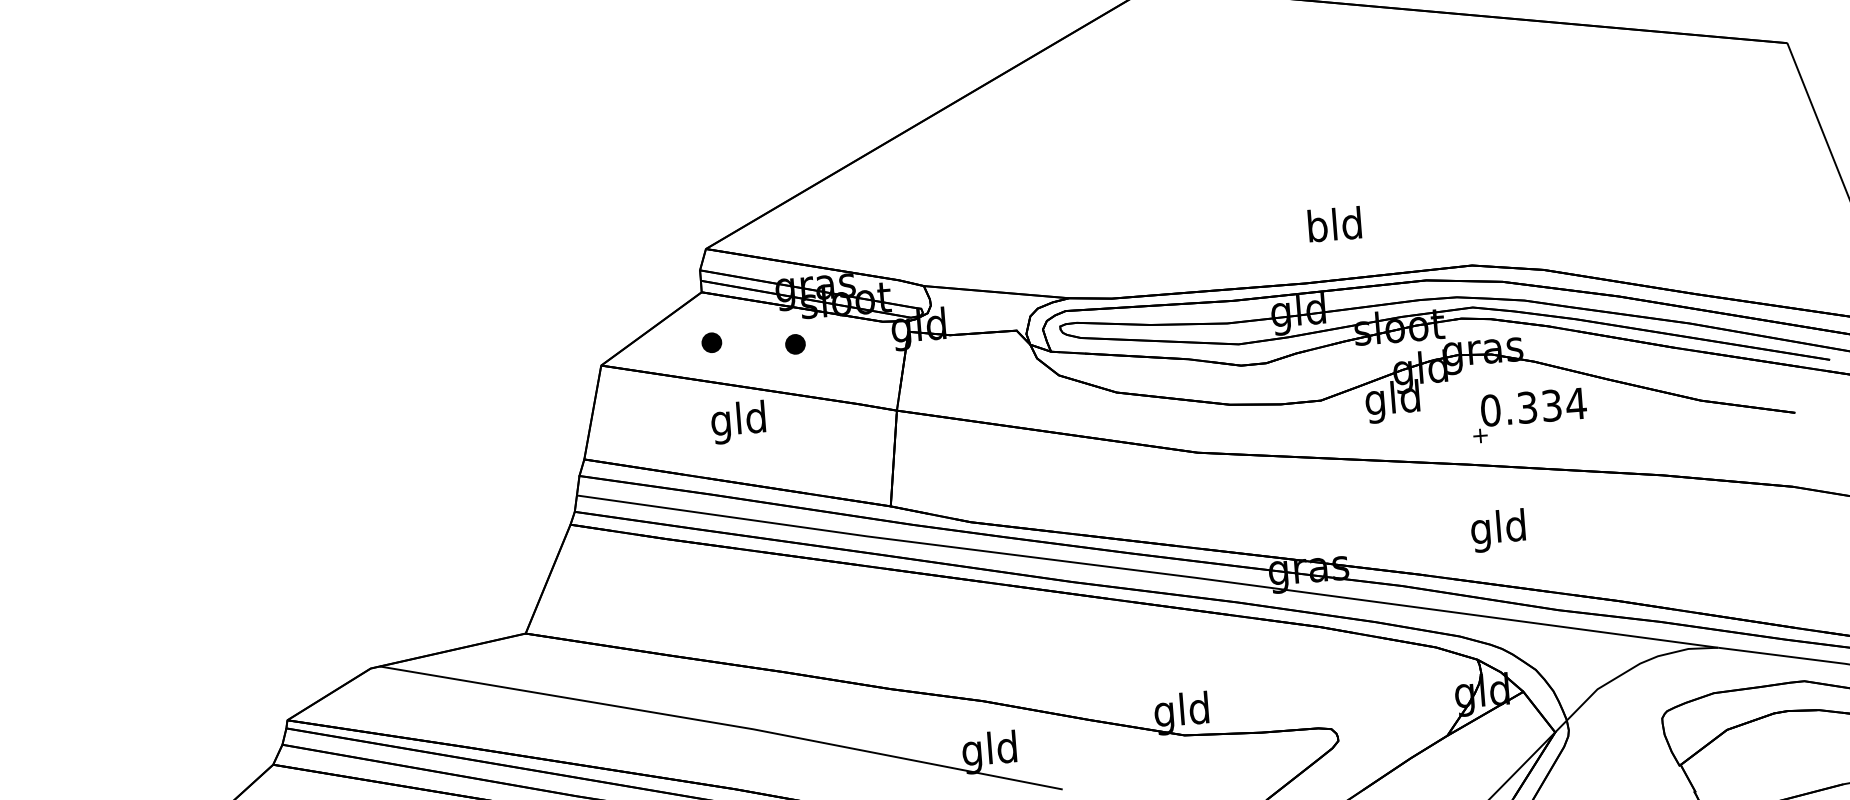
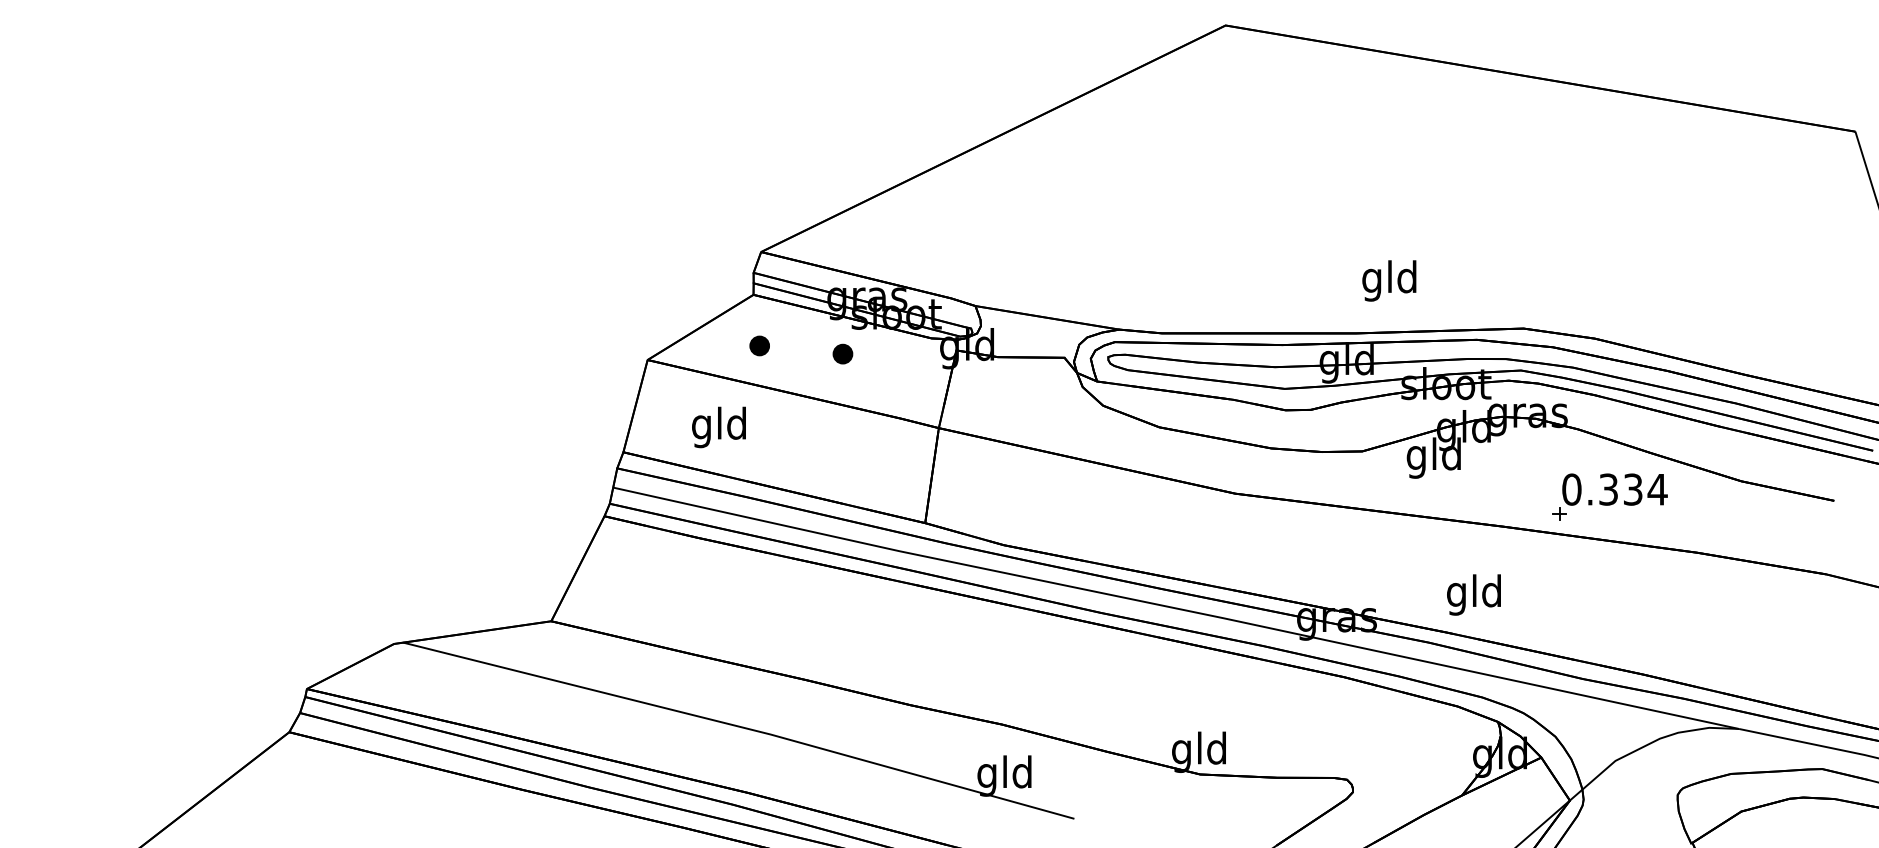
text: (1317, 229) -> (1372, 280), bld -> gld
part: (1528, 414) -> (1609, 496), moved
text: (737, 422) -> (718, 427), moved
text: (1497, 530) -> (1473, 594), moved

